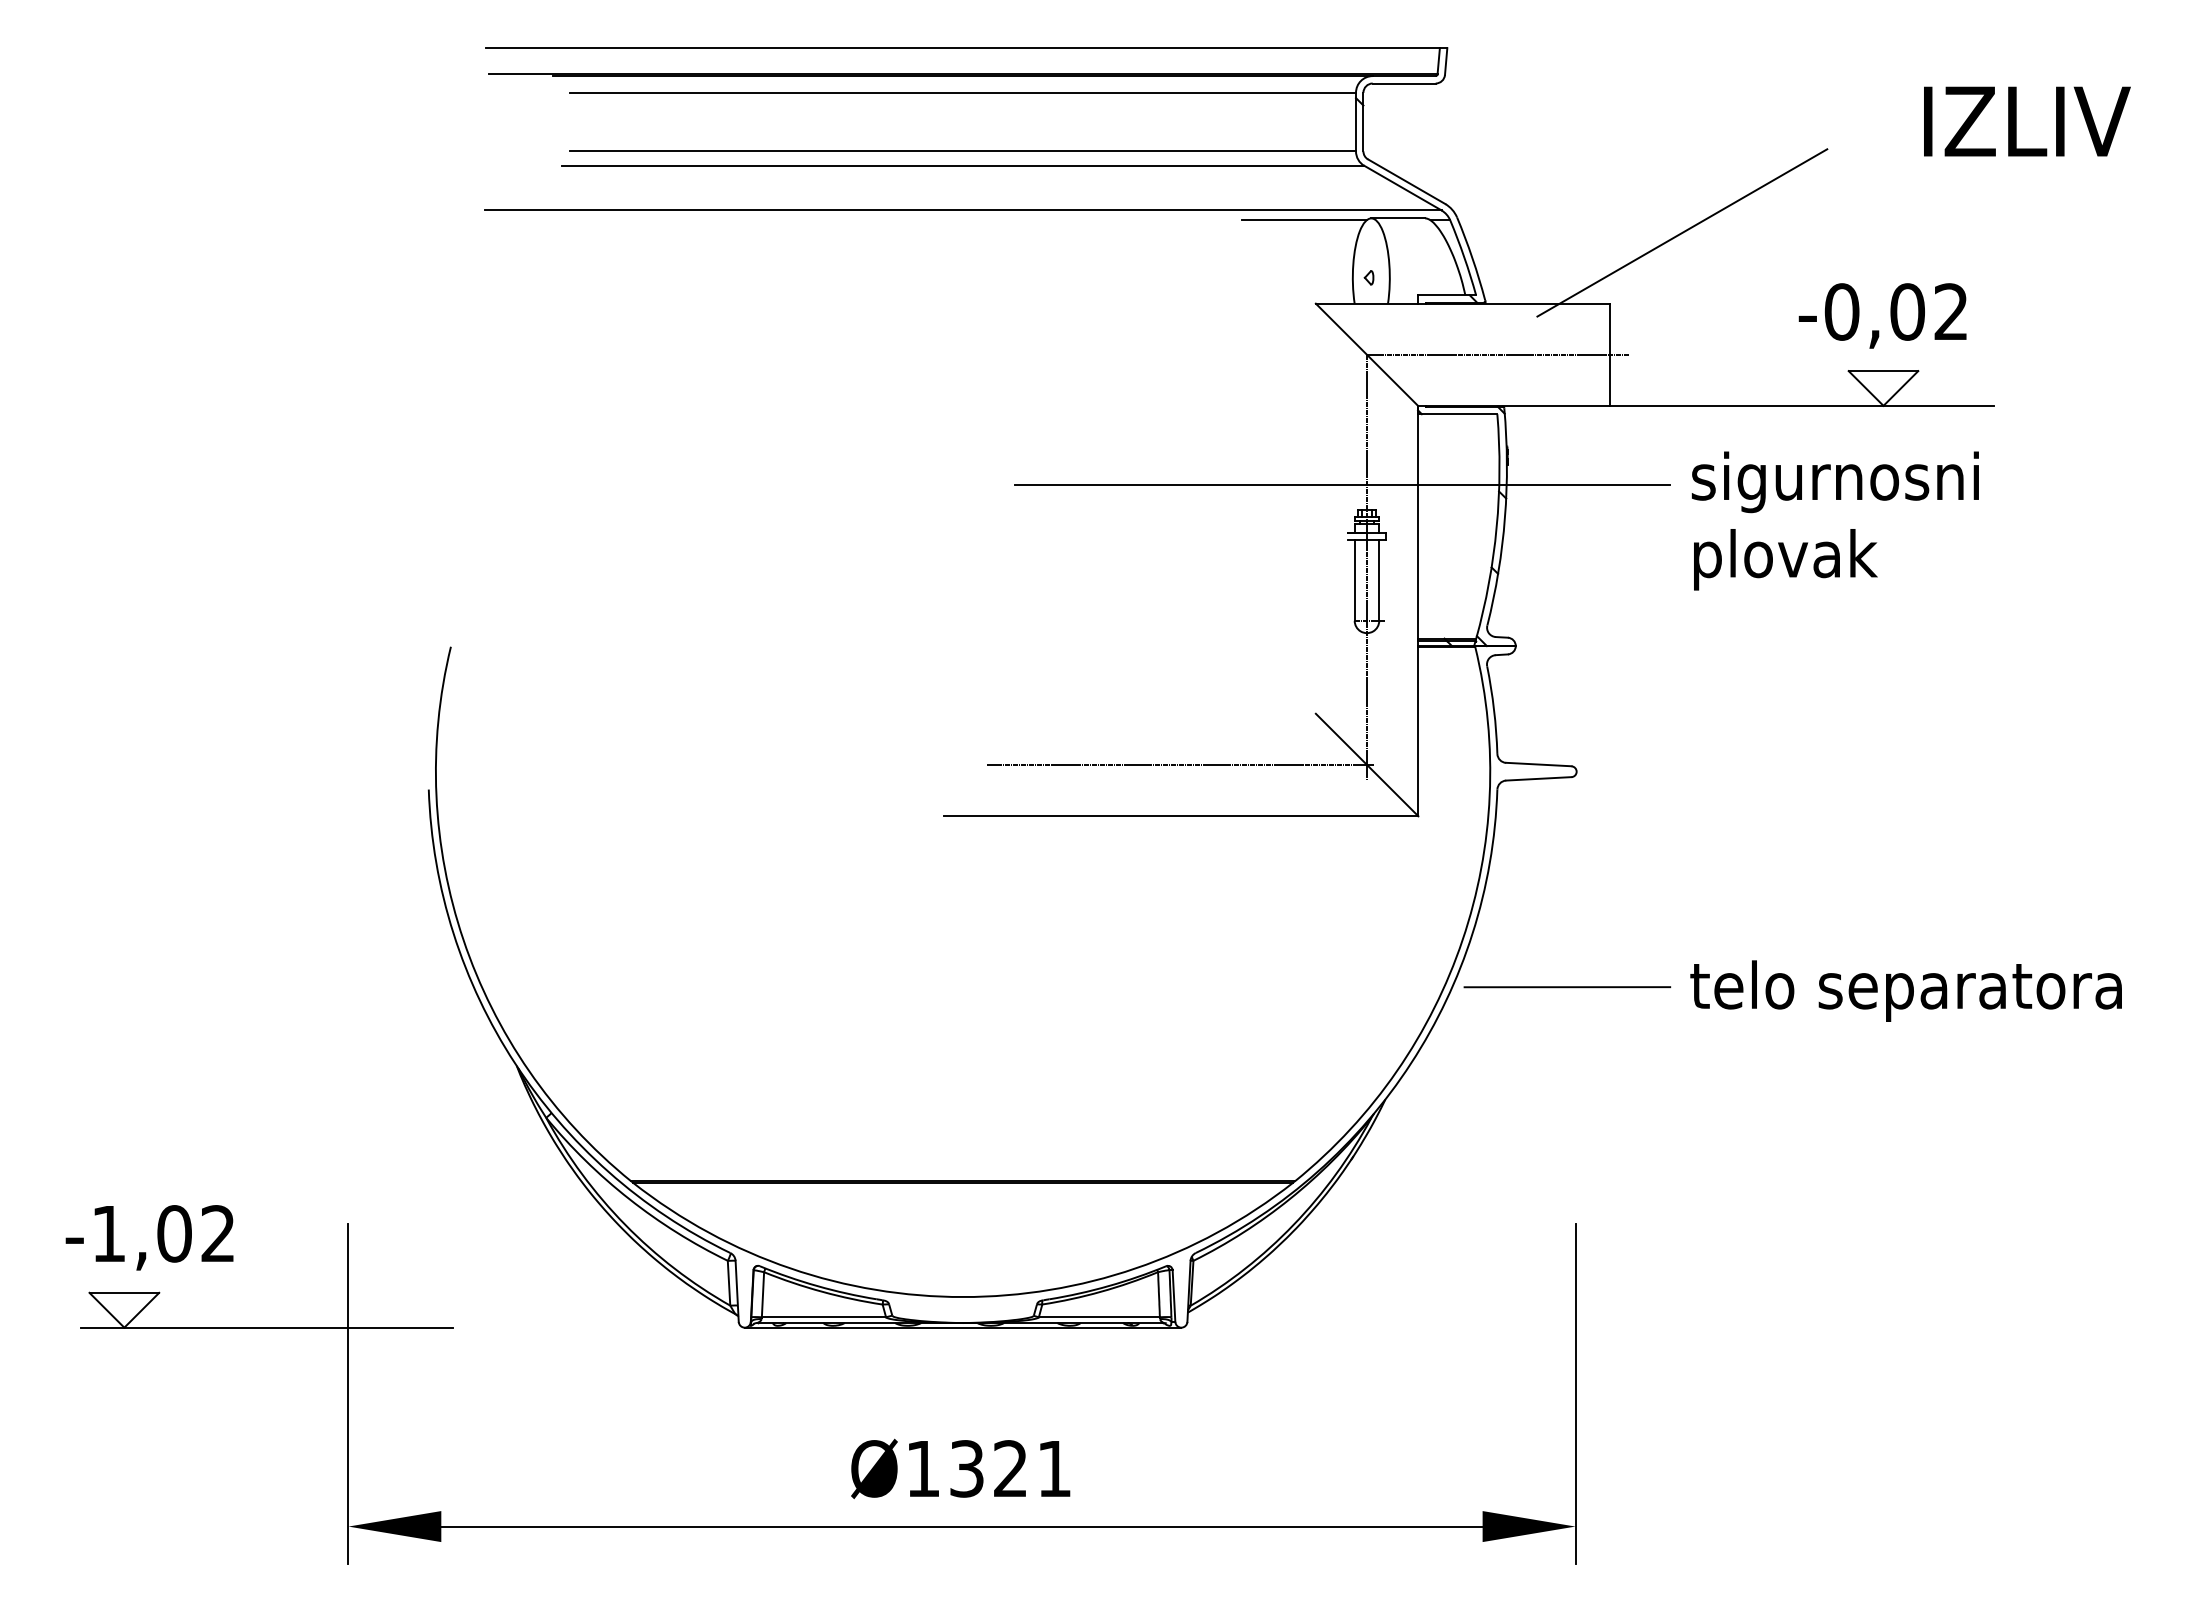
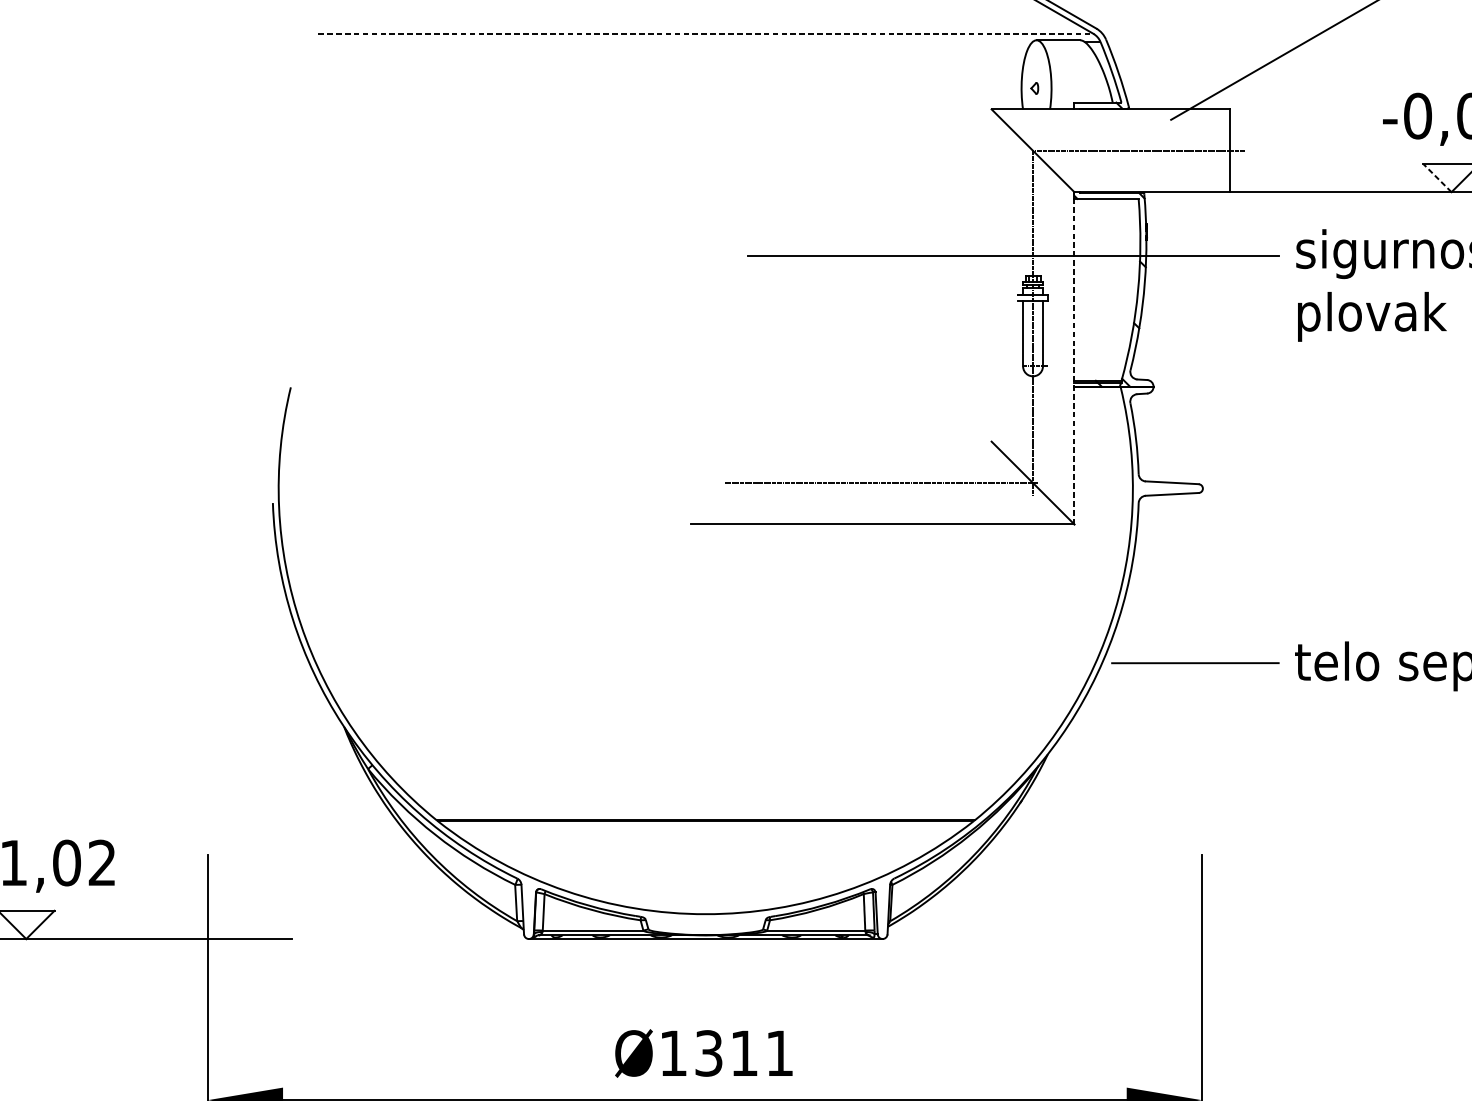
line: (963, 210) -> (706, 33), solid -> dashed
line: (1303, 220) -> (981, 42), removed
line: (1866, 388) -> (1437, 178), solid -> dashed
line: (1418, 610) -> (1074, 357), solid -> dashed
text: (1010, 1468) -> (744, 1053), Ø1321 -> Ø1311

